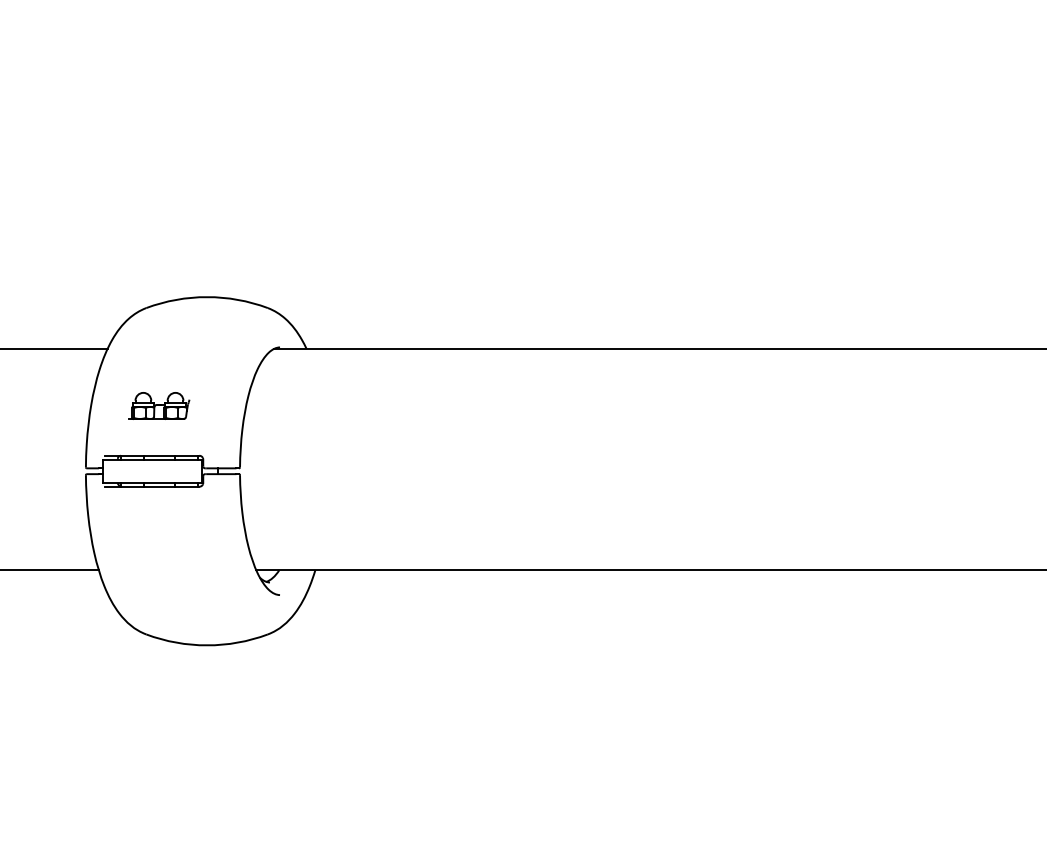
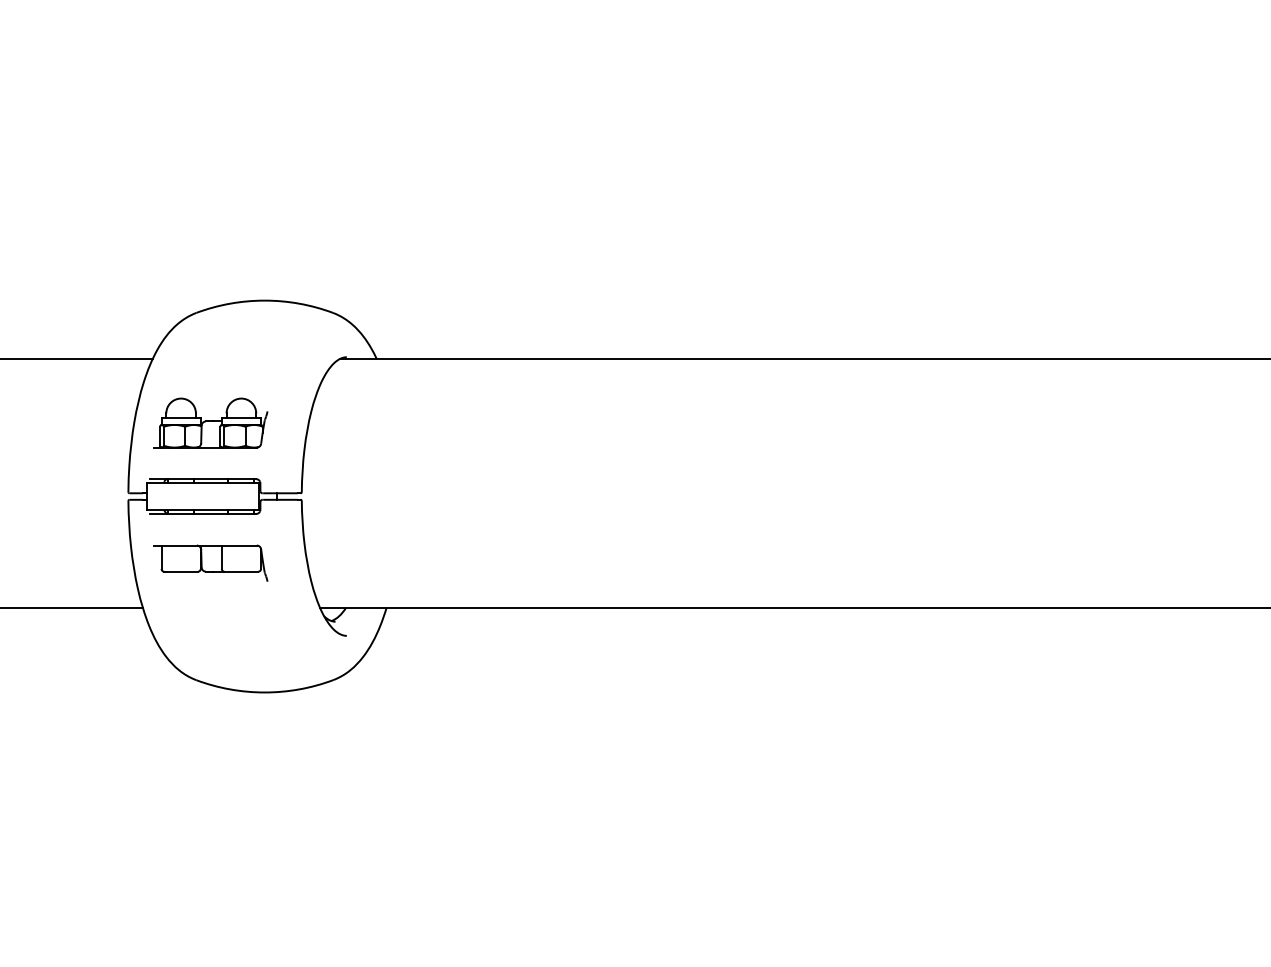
part: (158, 405) -> (210, 422), size x1.67
part: (158, 529) -> (210, 562), added

